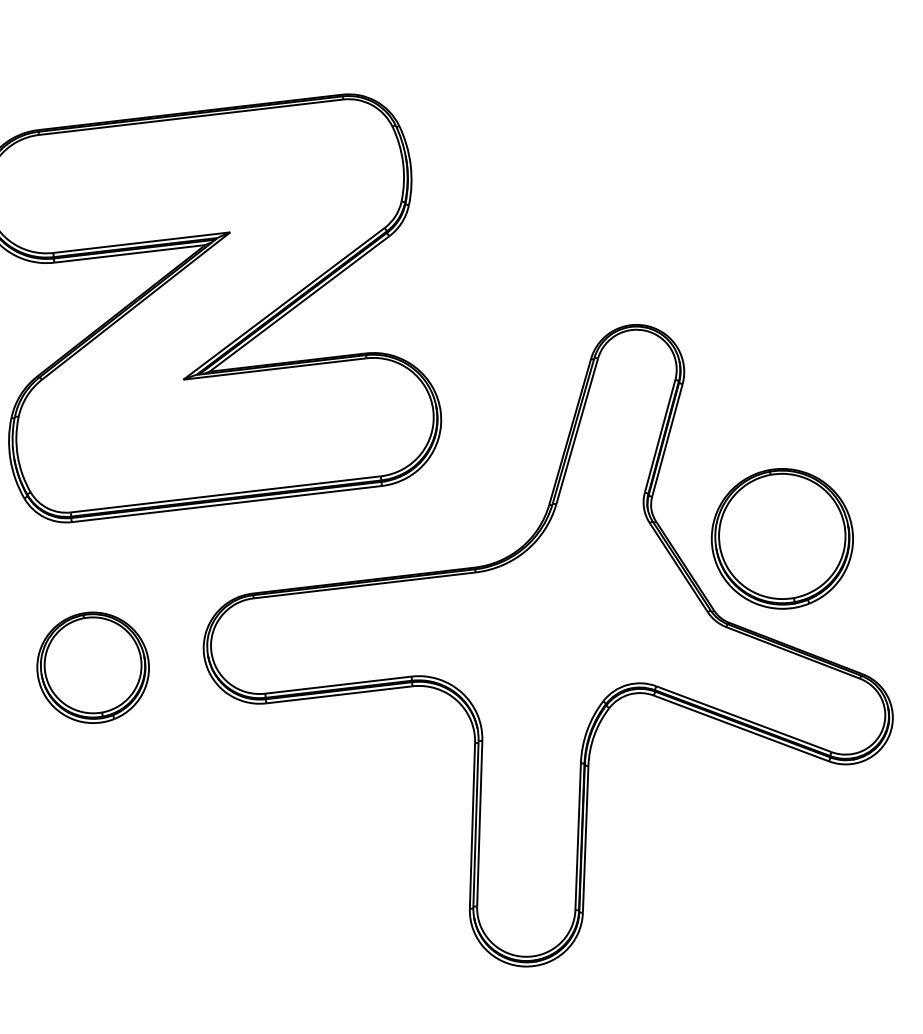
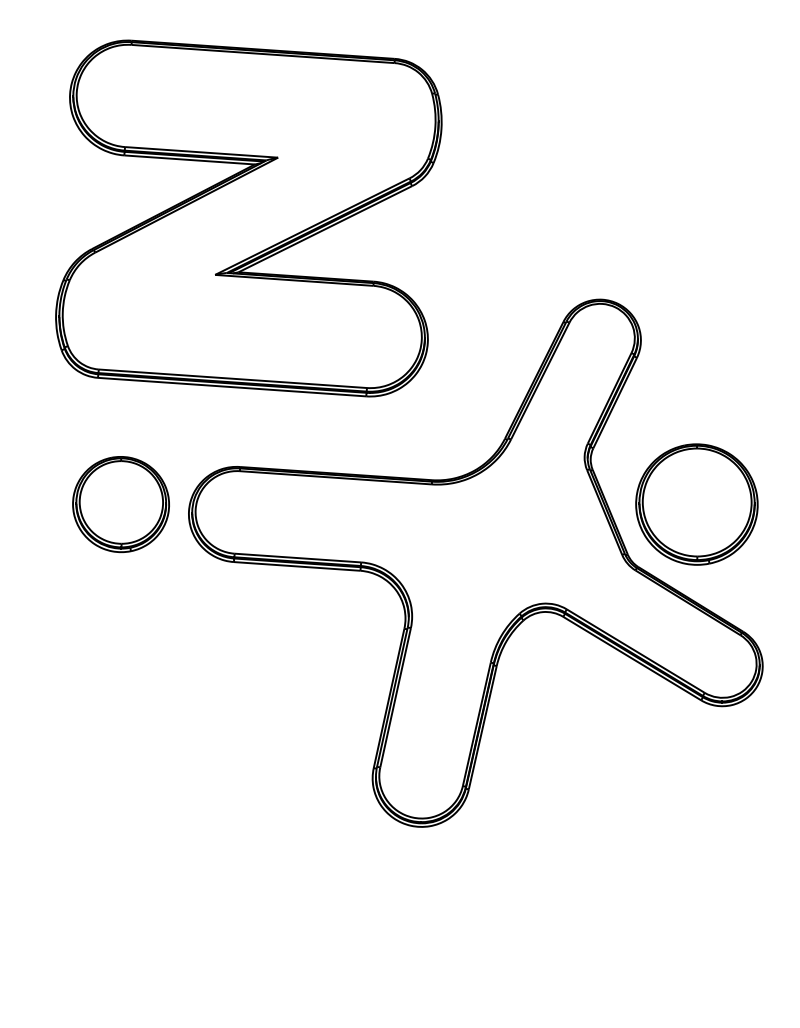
part: (92, 667) -> (120, 504), moved

